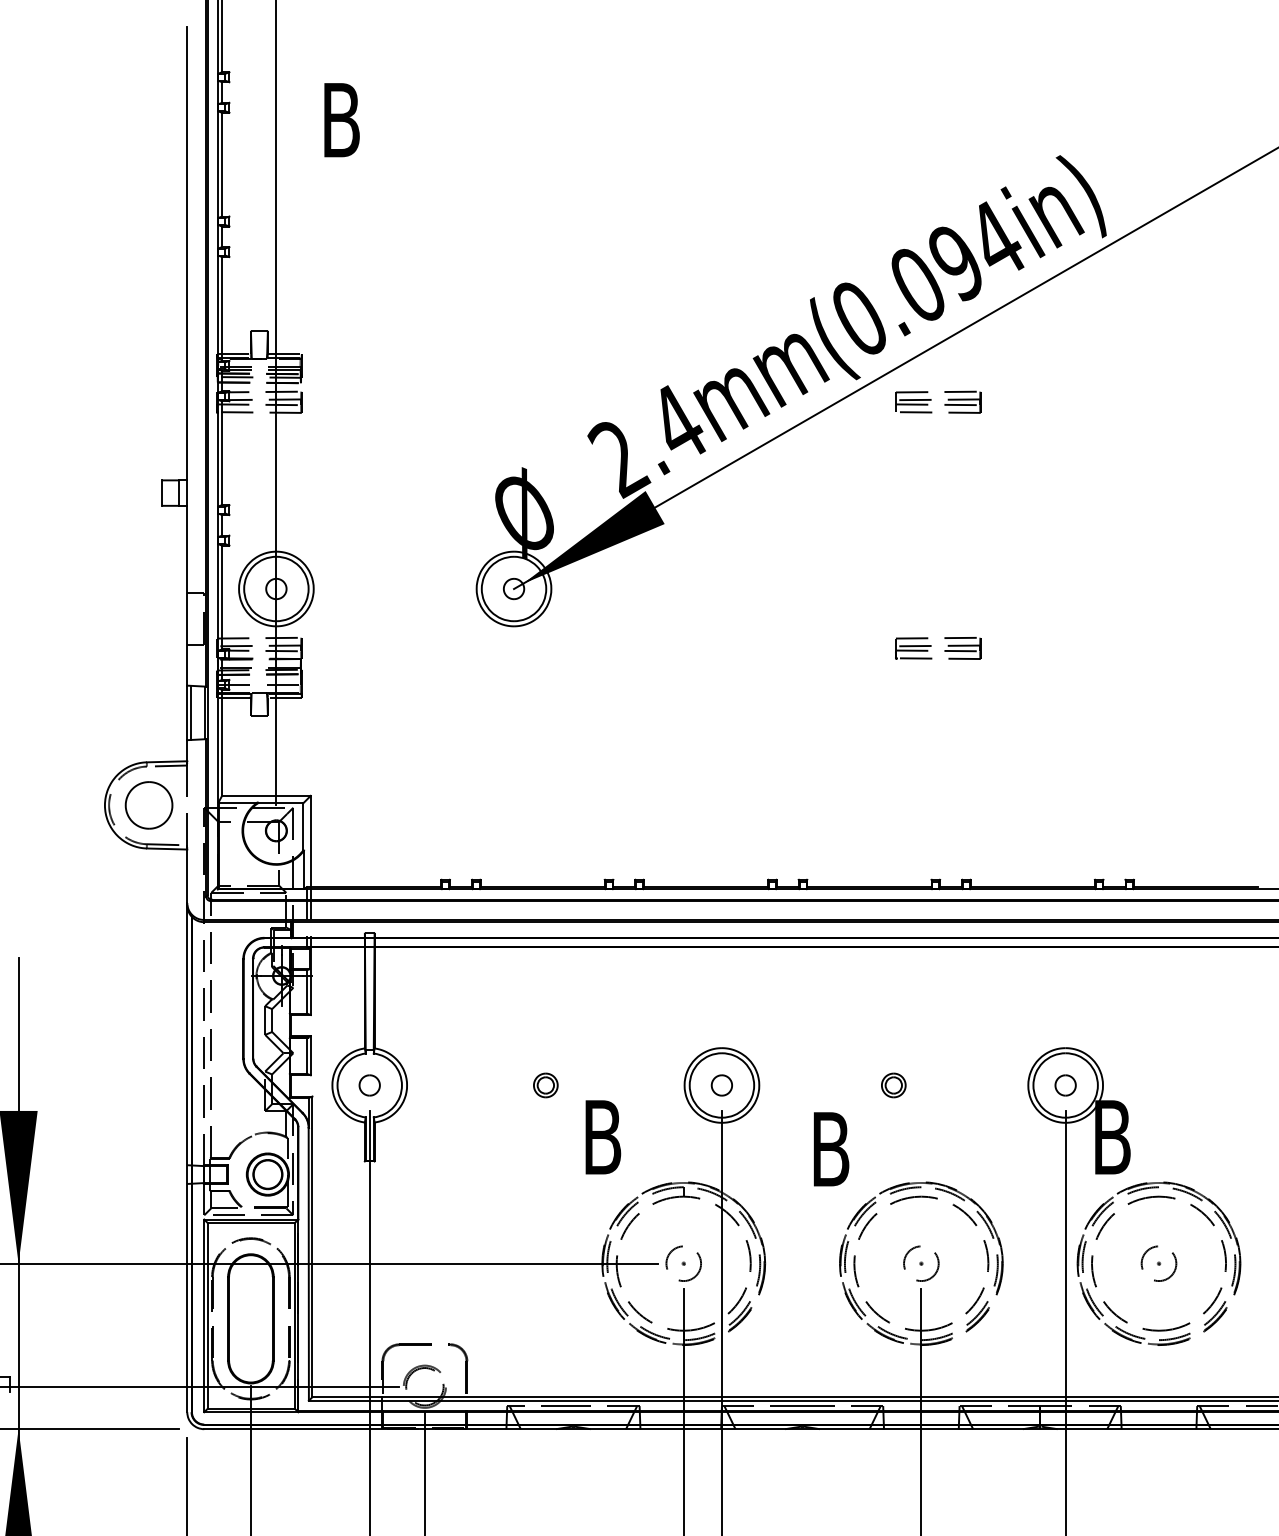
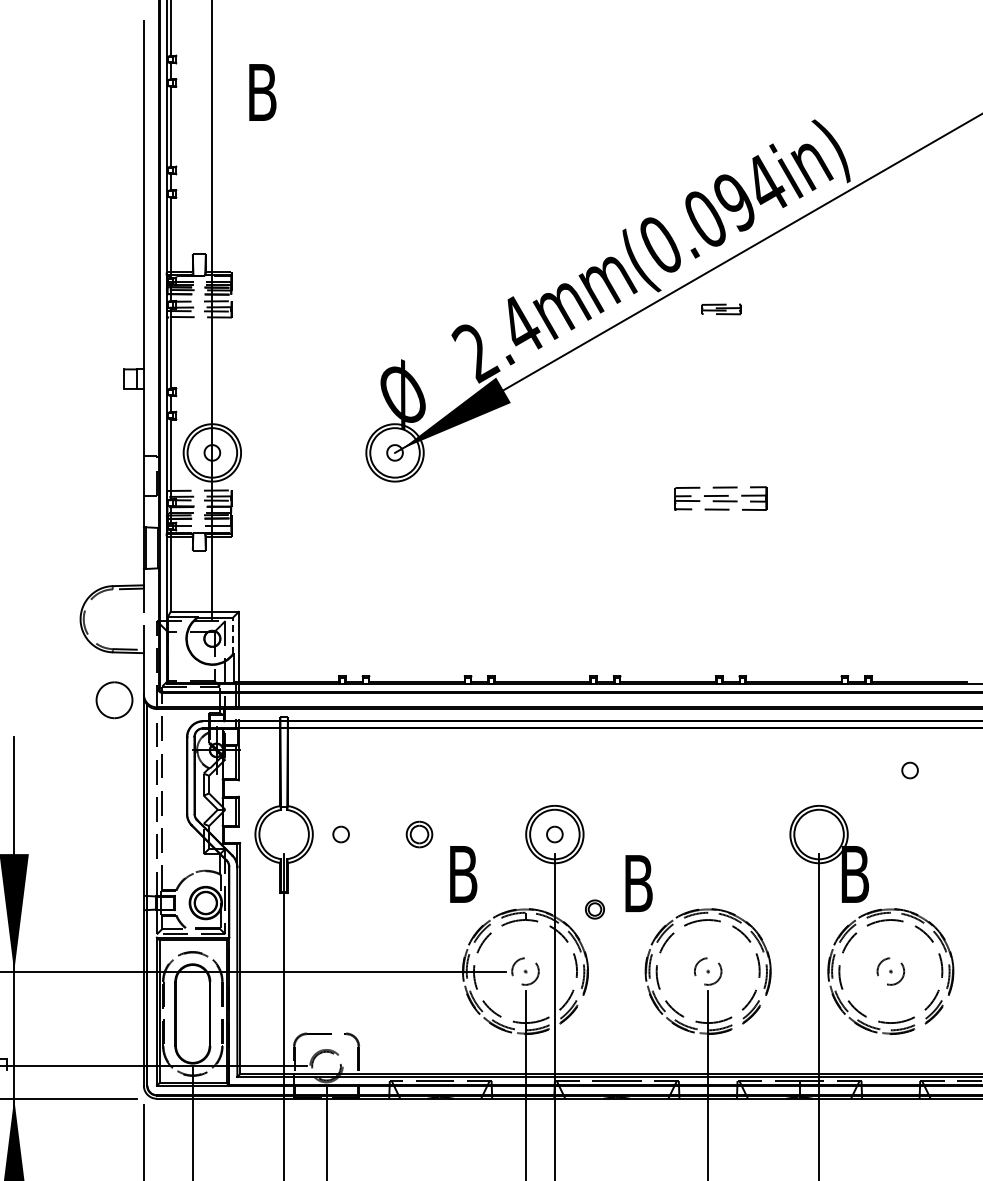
part: (938, 402) -> (721, 309), size x0.6
part: (938, 648) -> (721, 498), size x1.4
part: (149, 805) -> (114, 700), moved
line: (303, 826) -> (233, 635), solid -> dashed
part: (368, 1085) -> (340, 834), moved
part: (545, 1085) -> (419, 834), size x1.4
part: (893, 1085) -> (594, 909), moved
part: (1064, 1085) -> (909, 770), moved

